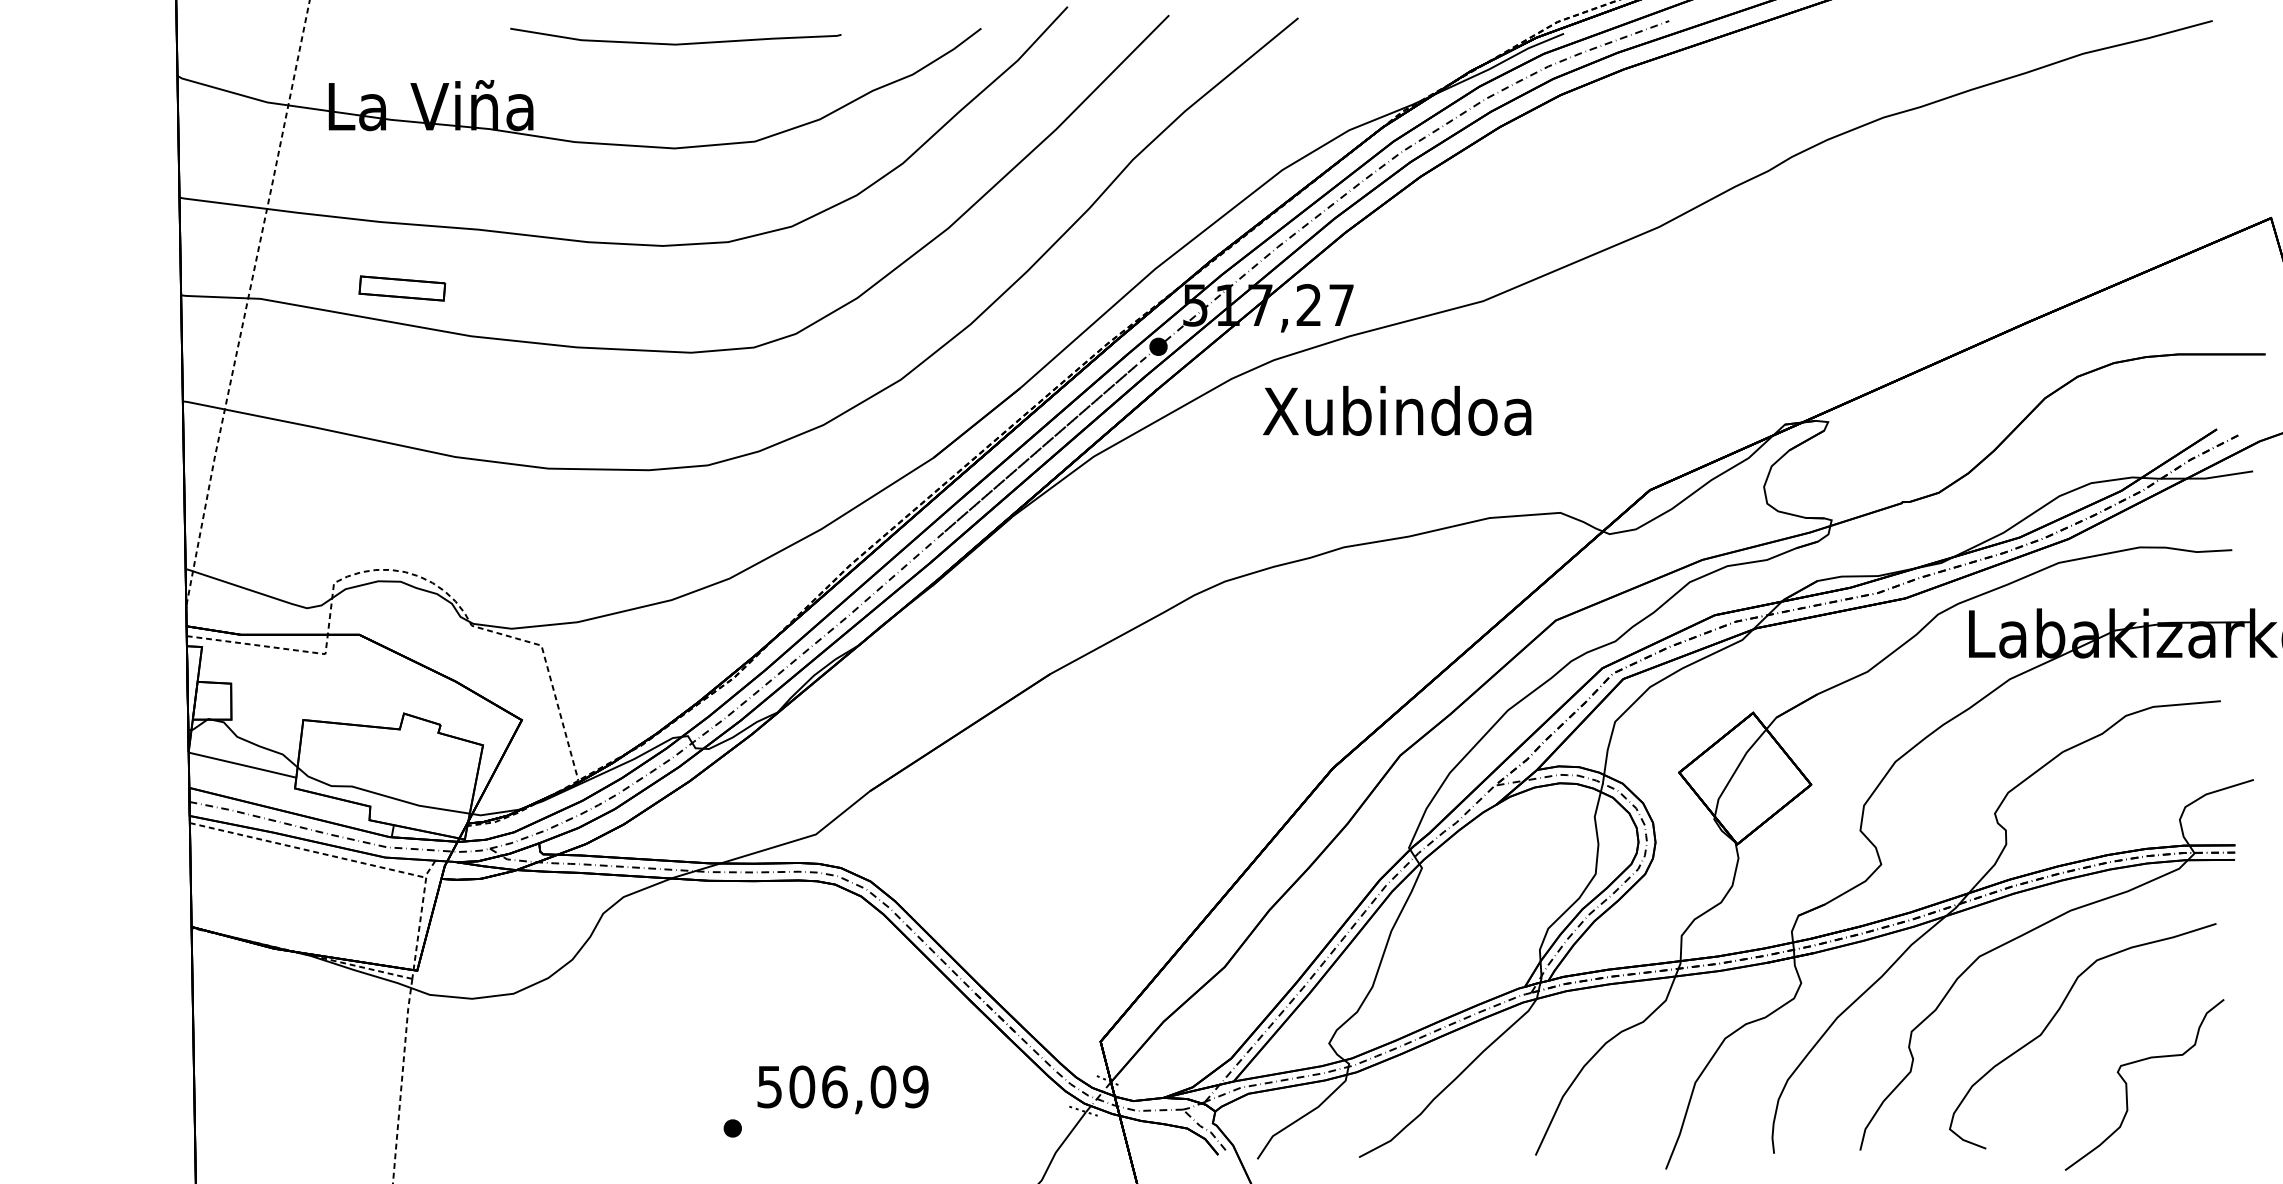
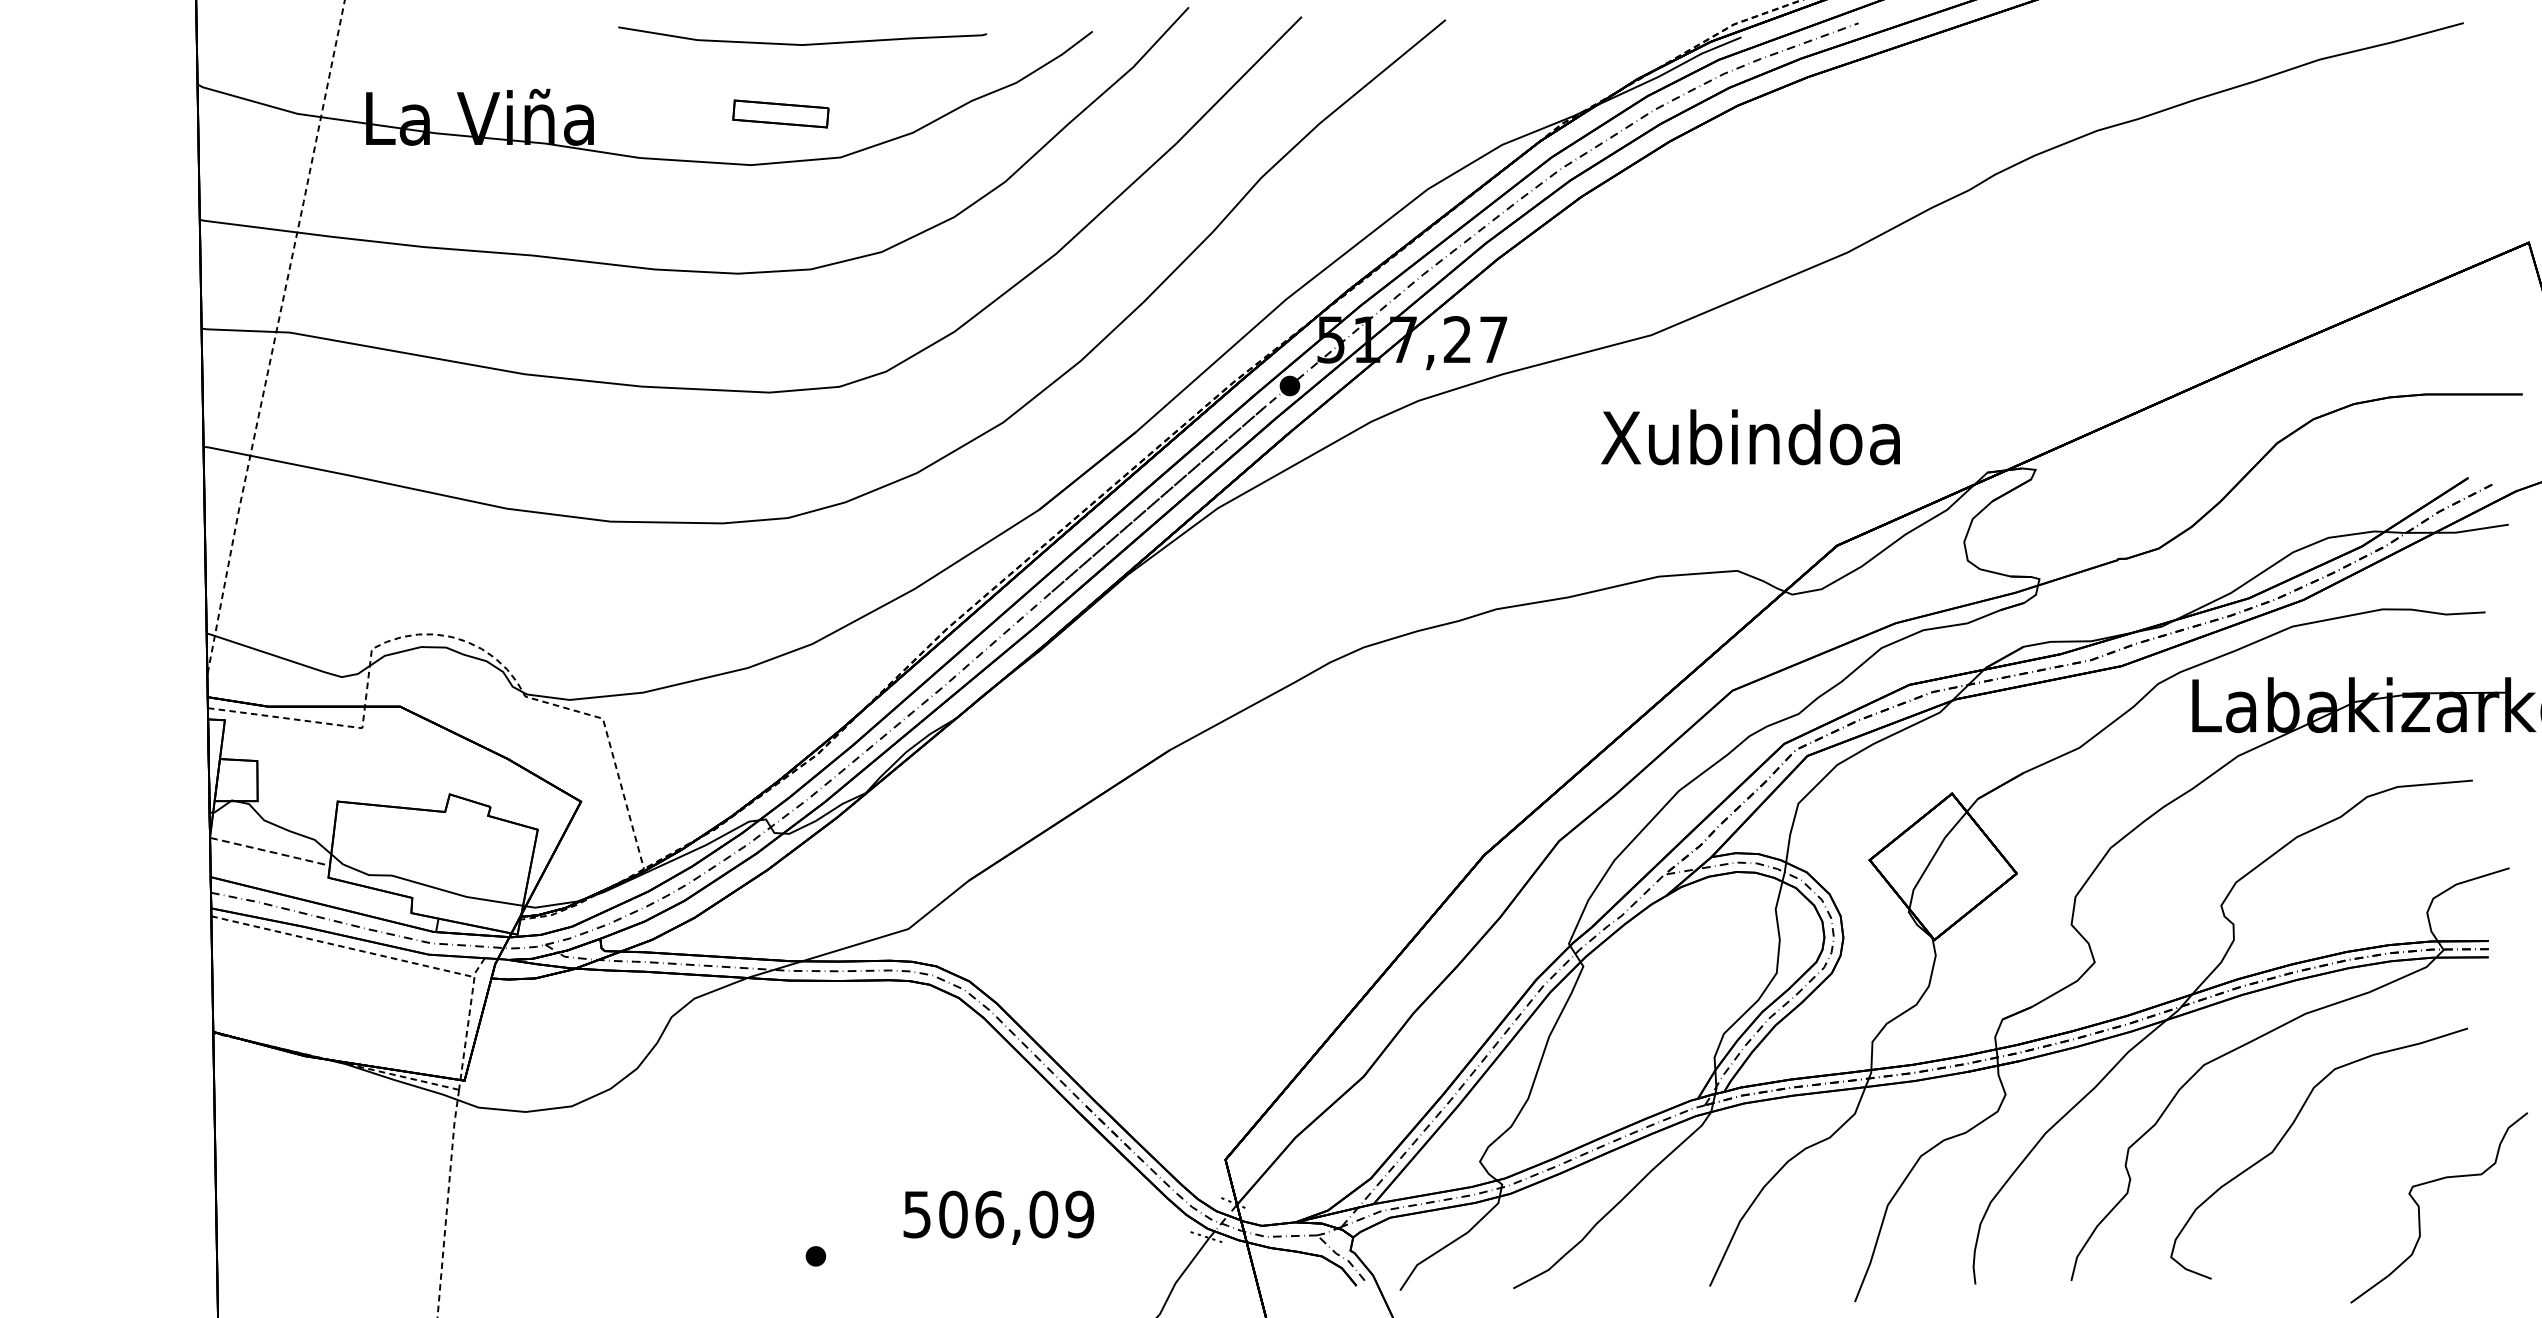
curve: (675, 43) -> (802, 43), moved
part: (402, 288) -> (781, 113), moved
text: (1397, 410) -> (1750, 436), moved
line: (244, 765) -> (272, 852), solid -> dashed
curve: (2127, 1084) -> (2420, 1207), moved
text: (842, 1089) -> (998, 1217), moved

